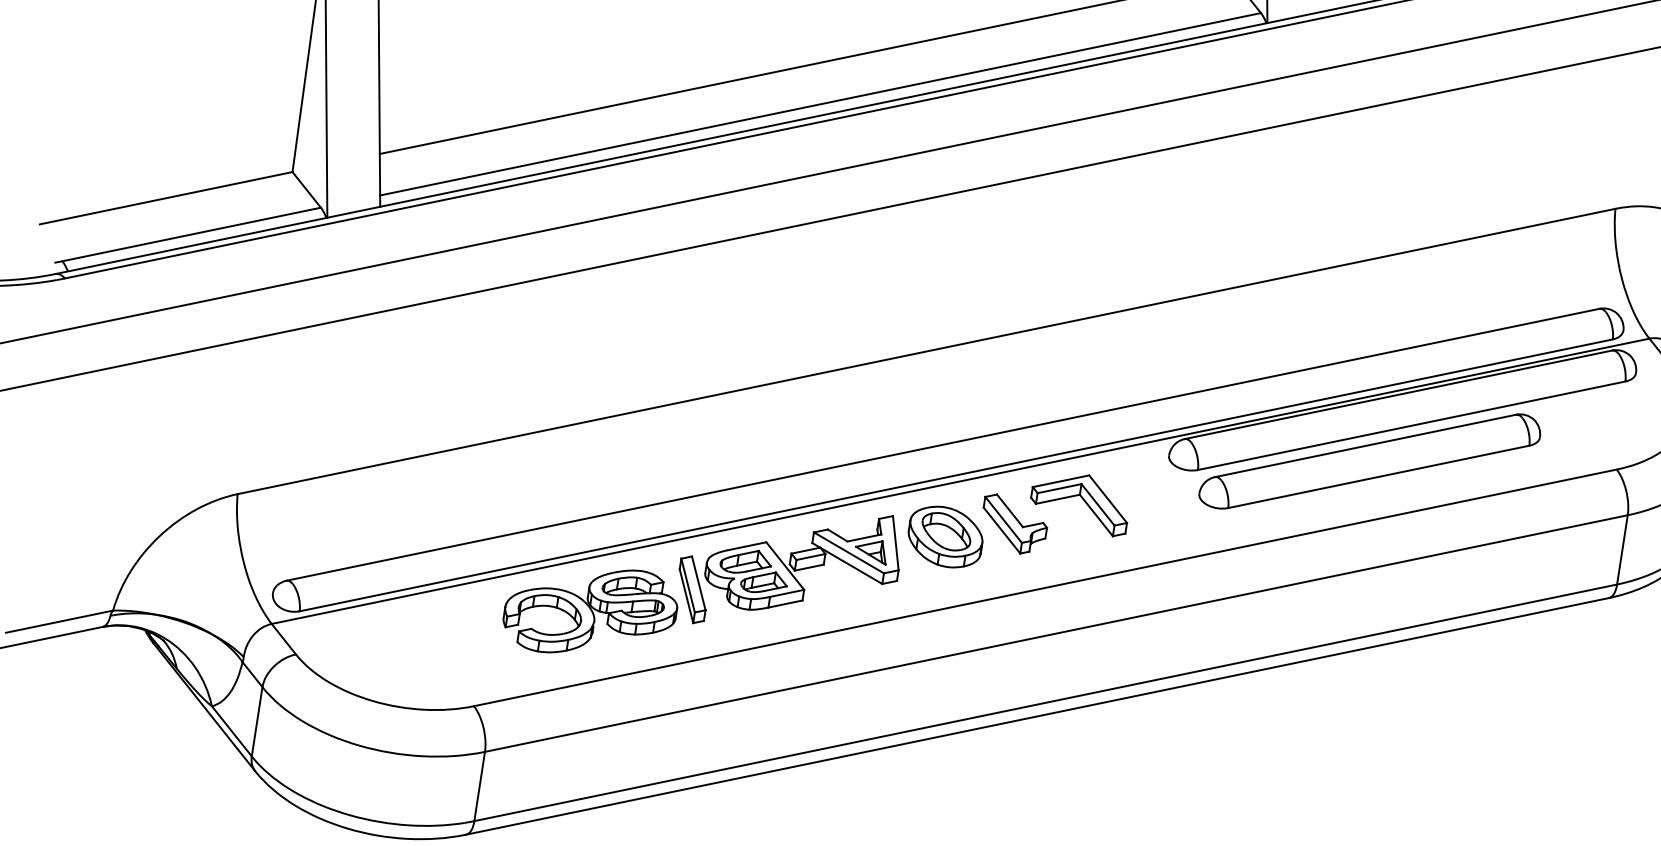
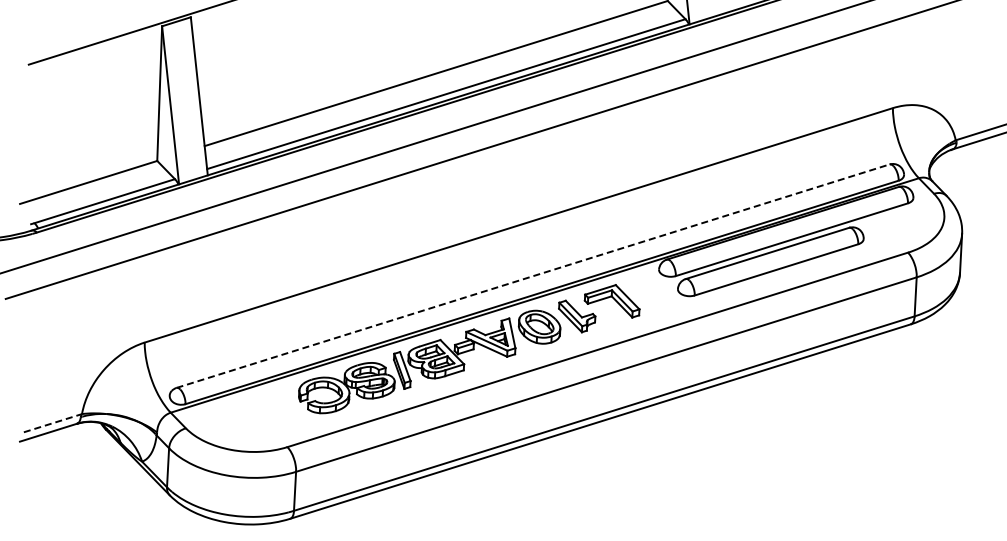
line: (943, 445) -> (533, 276), solid -> dashed
line: (60, 622) -> (53, 423), solid -> dashed

